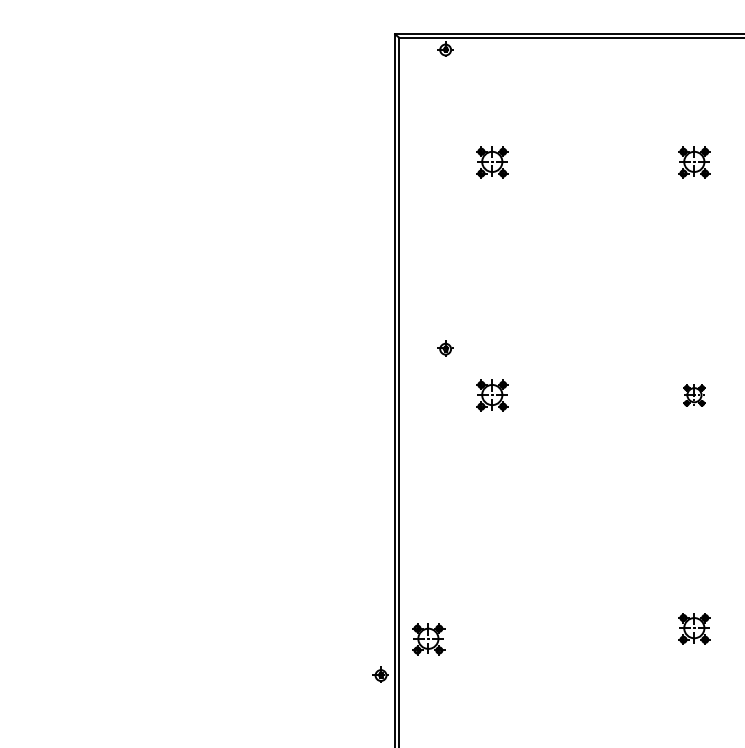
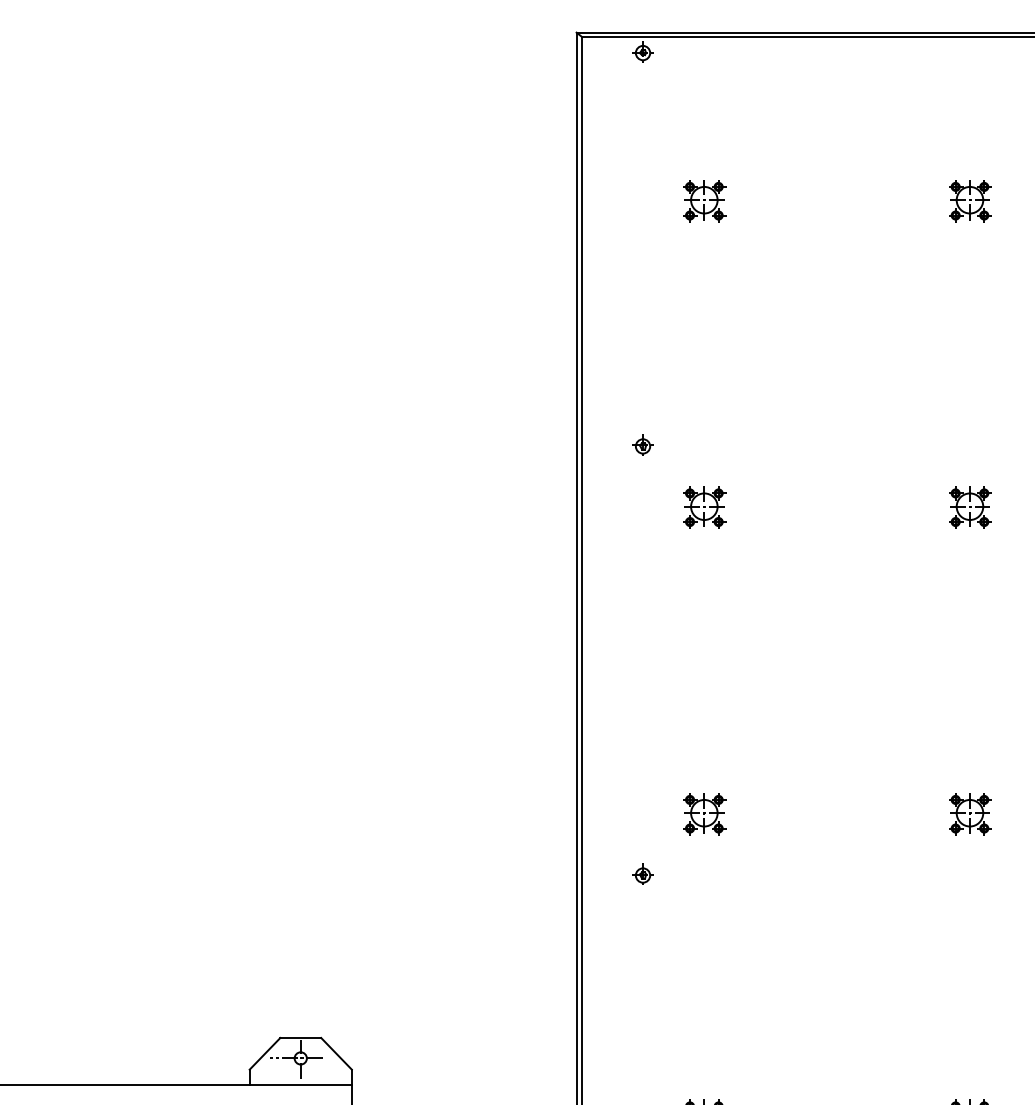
part: (694, 395) -> (970, 507), size x1.43
part: (428, 639) -> (704, 814), moved
part: (380, 674) -> (642, 873), moved

